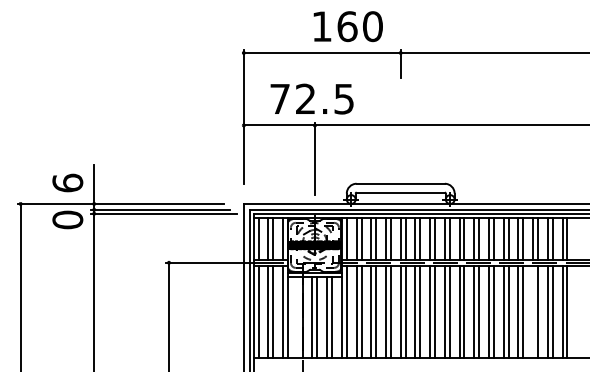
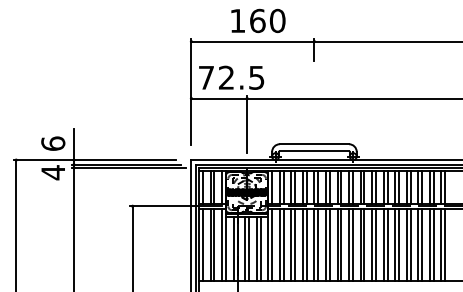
text: (347, 26) -> (257, 20), moved
text: (311, 98) -> (231, 77), moved
text: (67, 219) -> (53, 172), 0 -> 4
line: (533, 311) -> (418, 244), added
line: (297, 316) -> (233, 248), added

